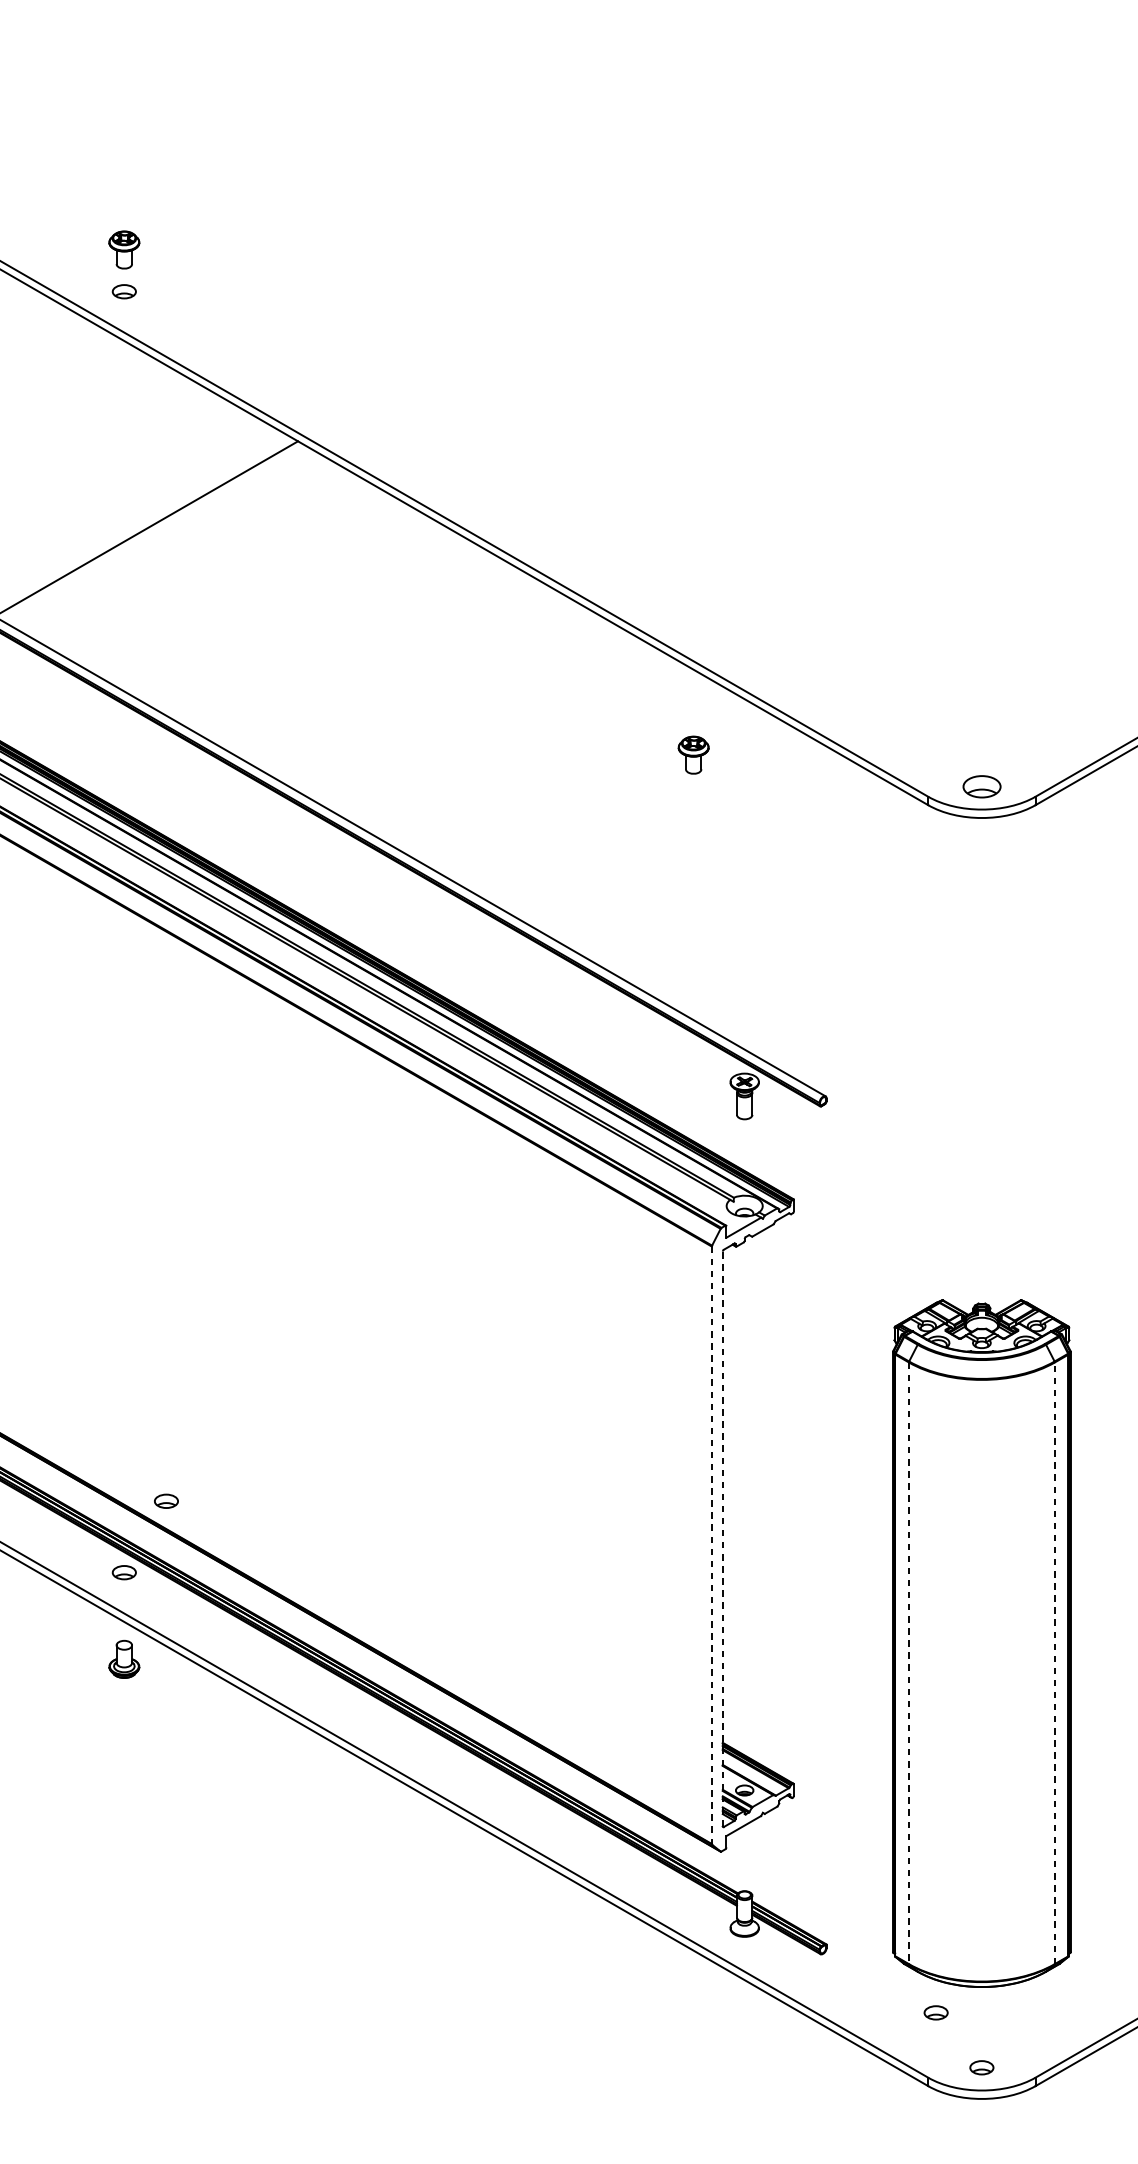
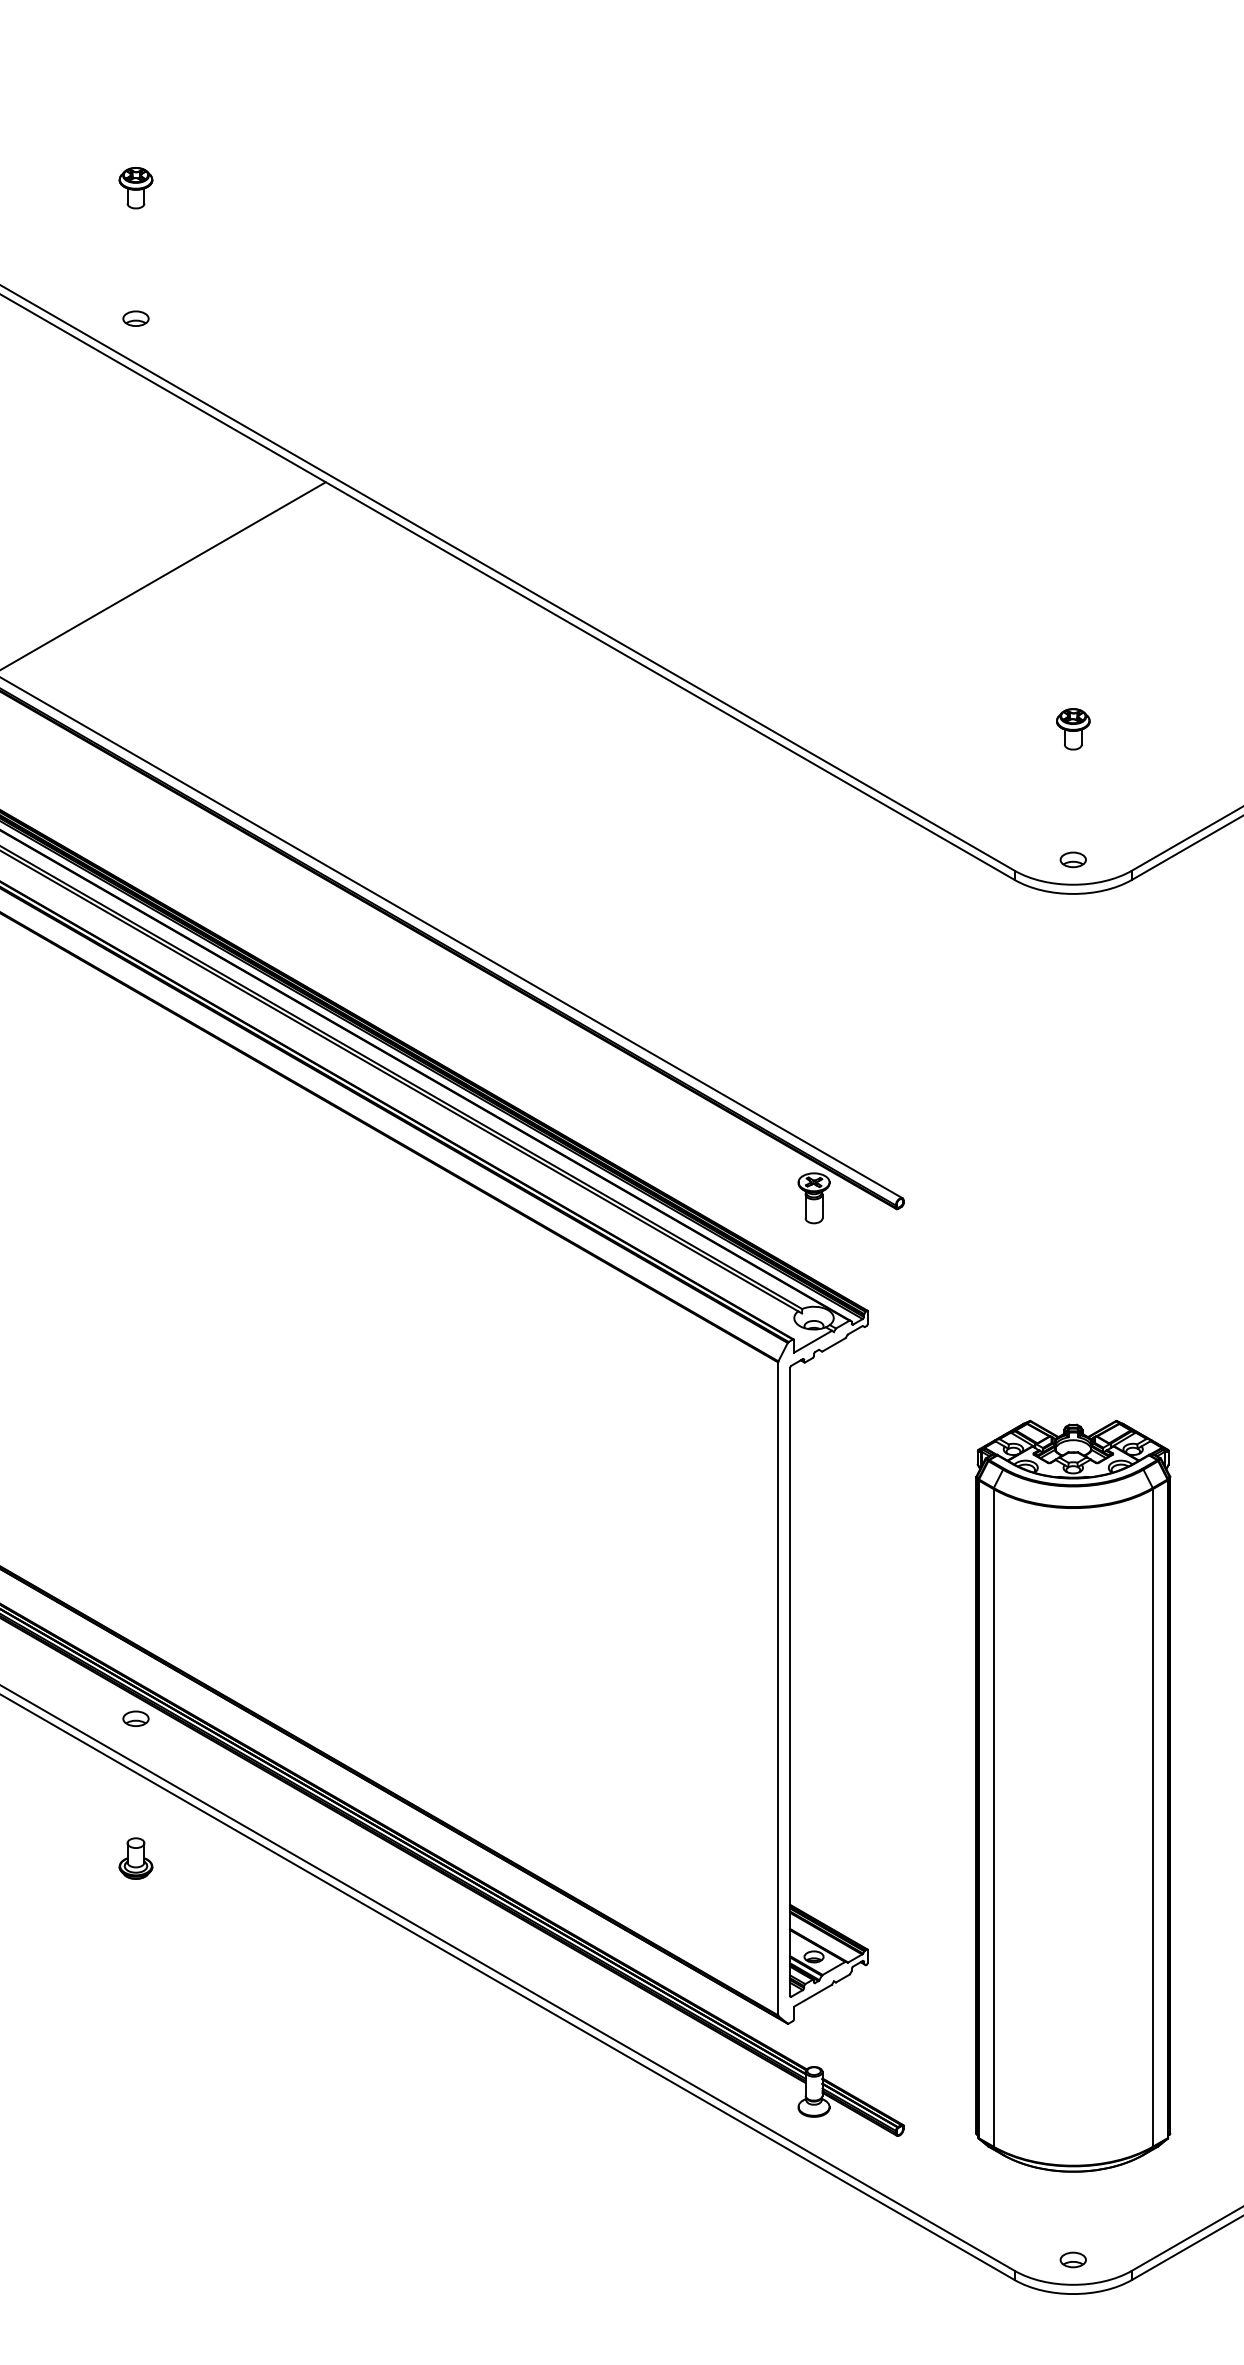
part: (123, 250) -> (135, 188), moved
part: (693, 755) -> (1073, 729), moved
part: (981, 786) -> (1072, 859), size x0.62
part: (165, 1501) -> (181, 1640), removed
line: (723, 1538) -> (790, 1681), dashed -> solid
line: (712, 1545) -> (778, 1689), dashed -> solid
part: (123, 1659) -> (135, 1858), moved
line: (908, 1662) -> (993, 1817), dashed -> solid
line: (1055, 1662) -> (1153, 1817), dashed -> solid
part: (935, 2012) -> (1022, 2199), removed

